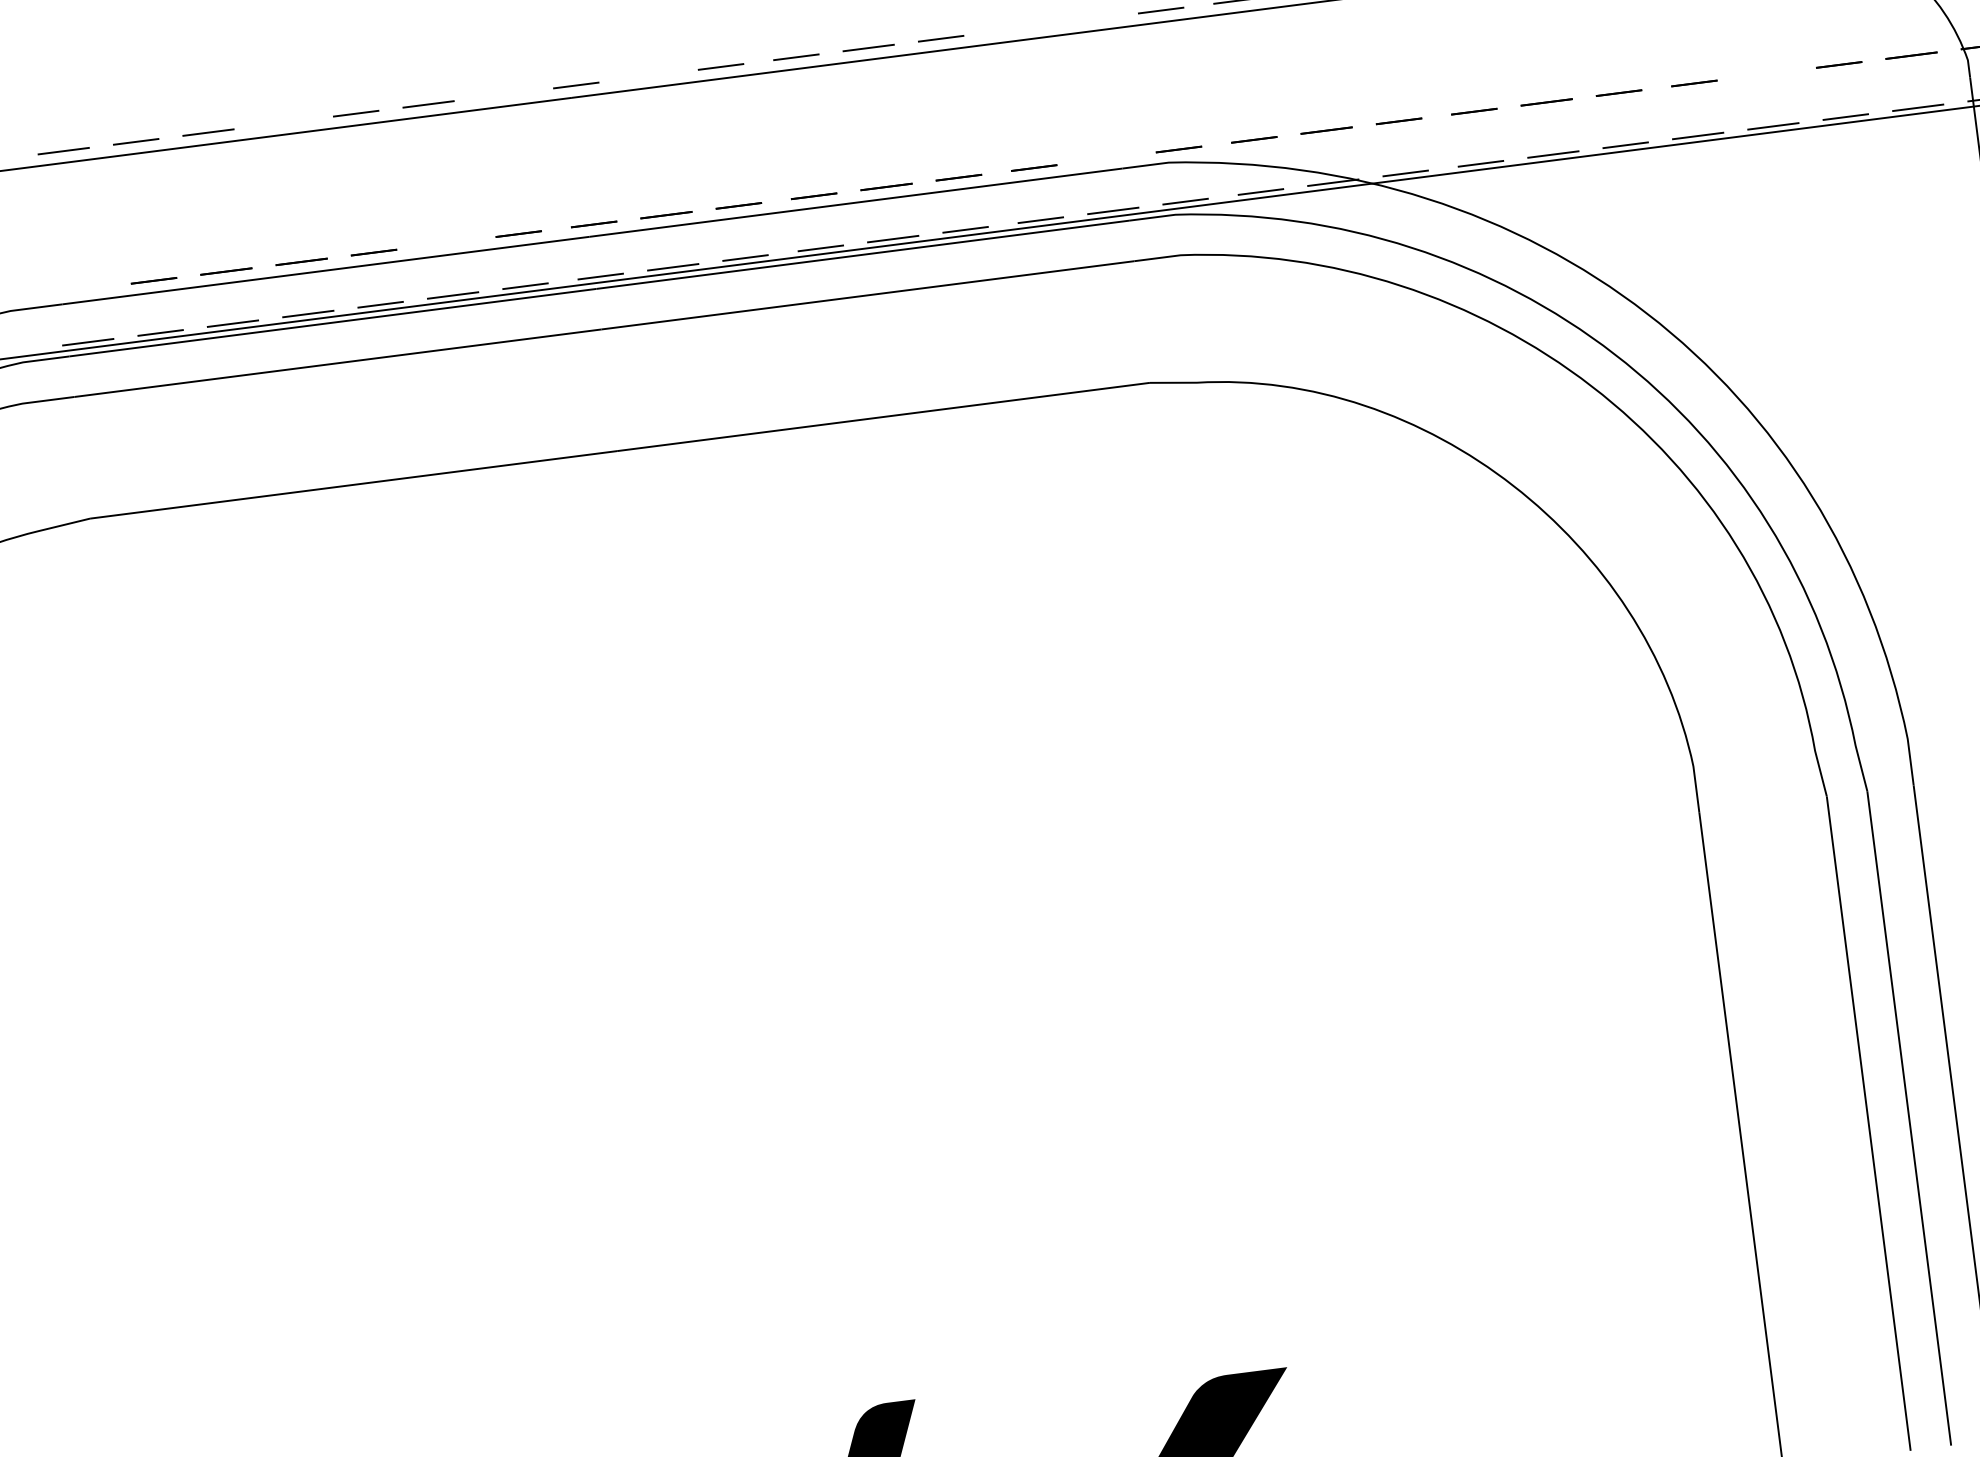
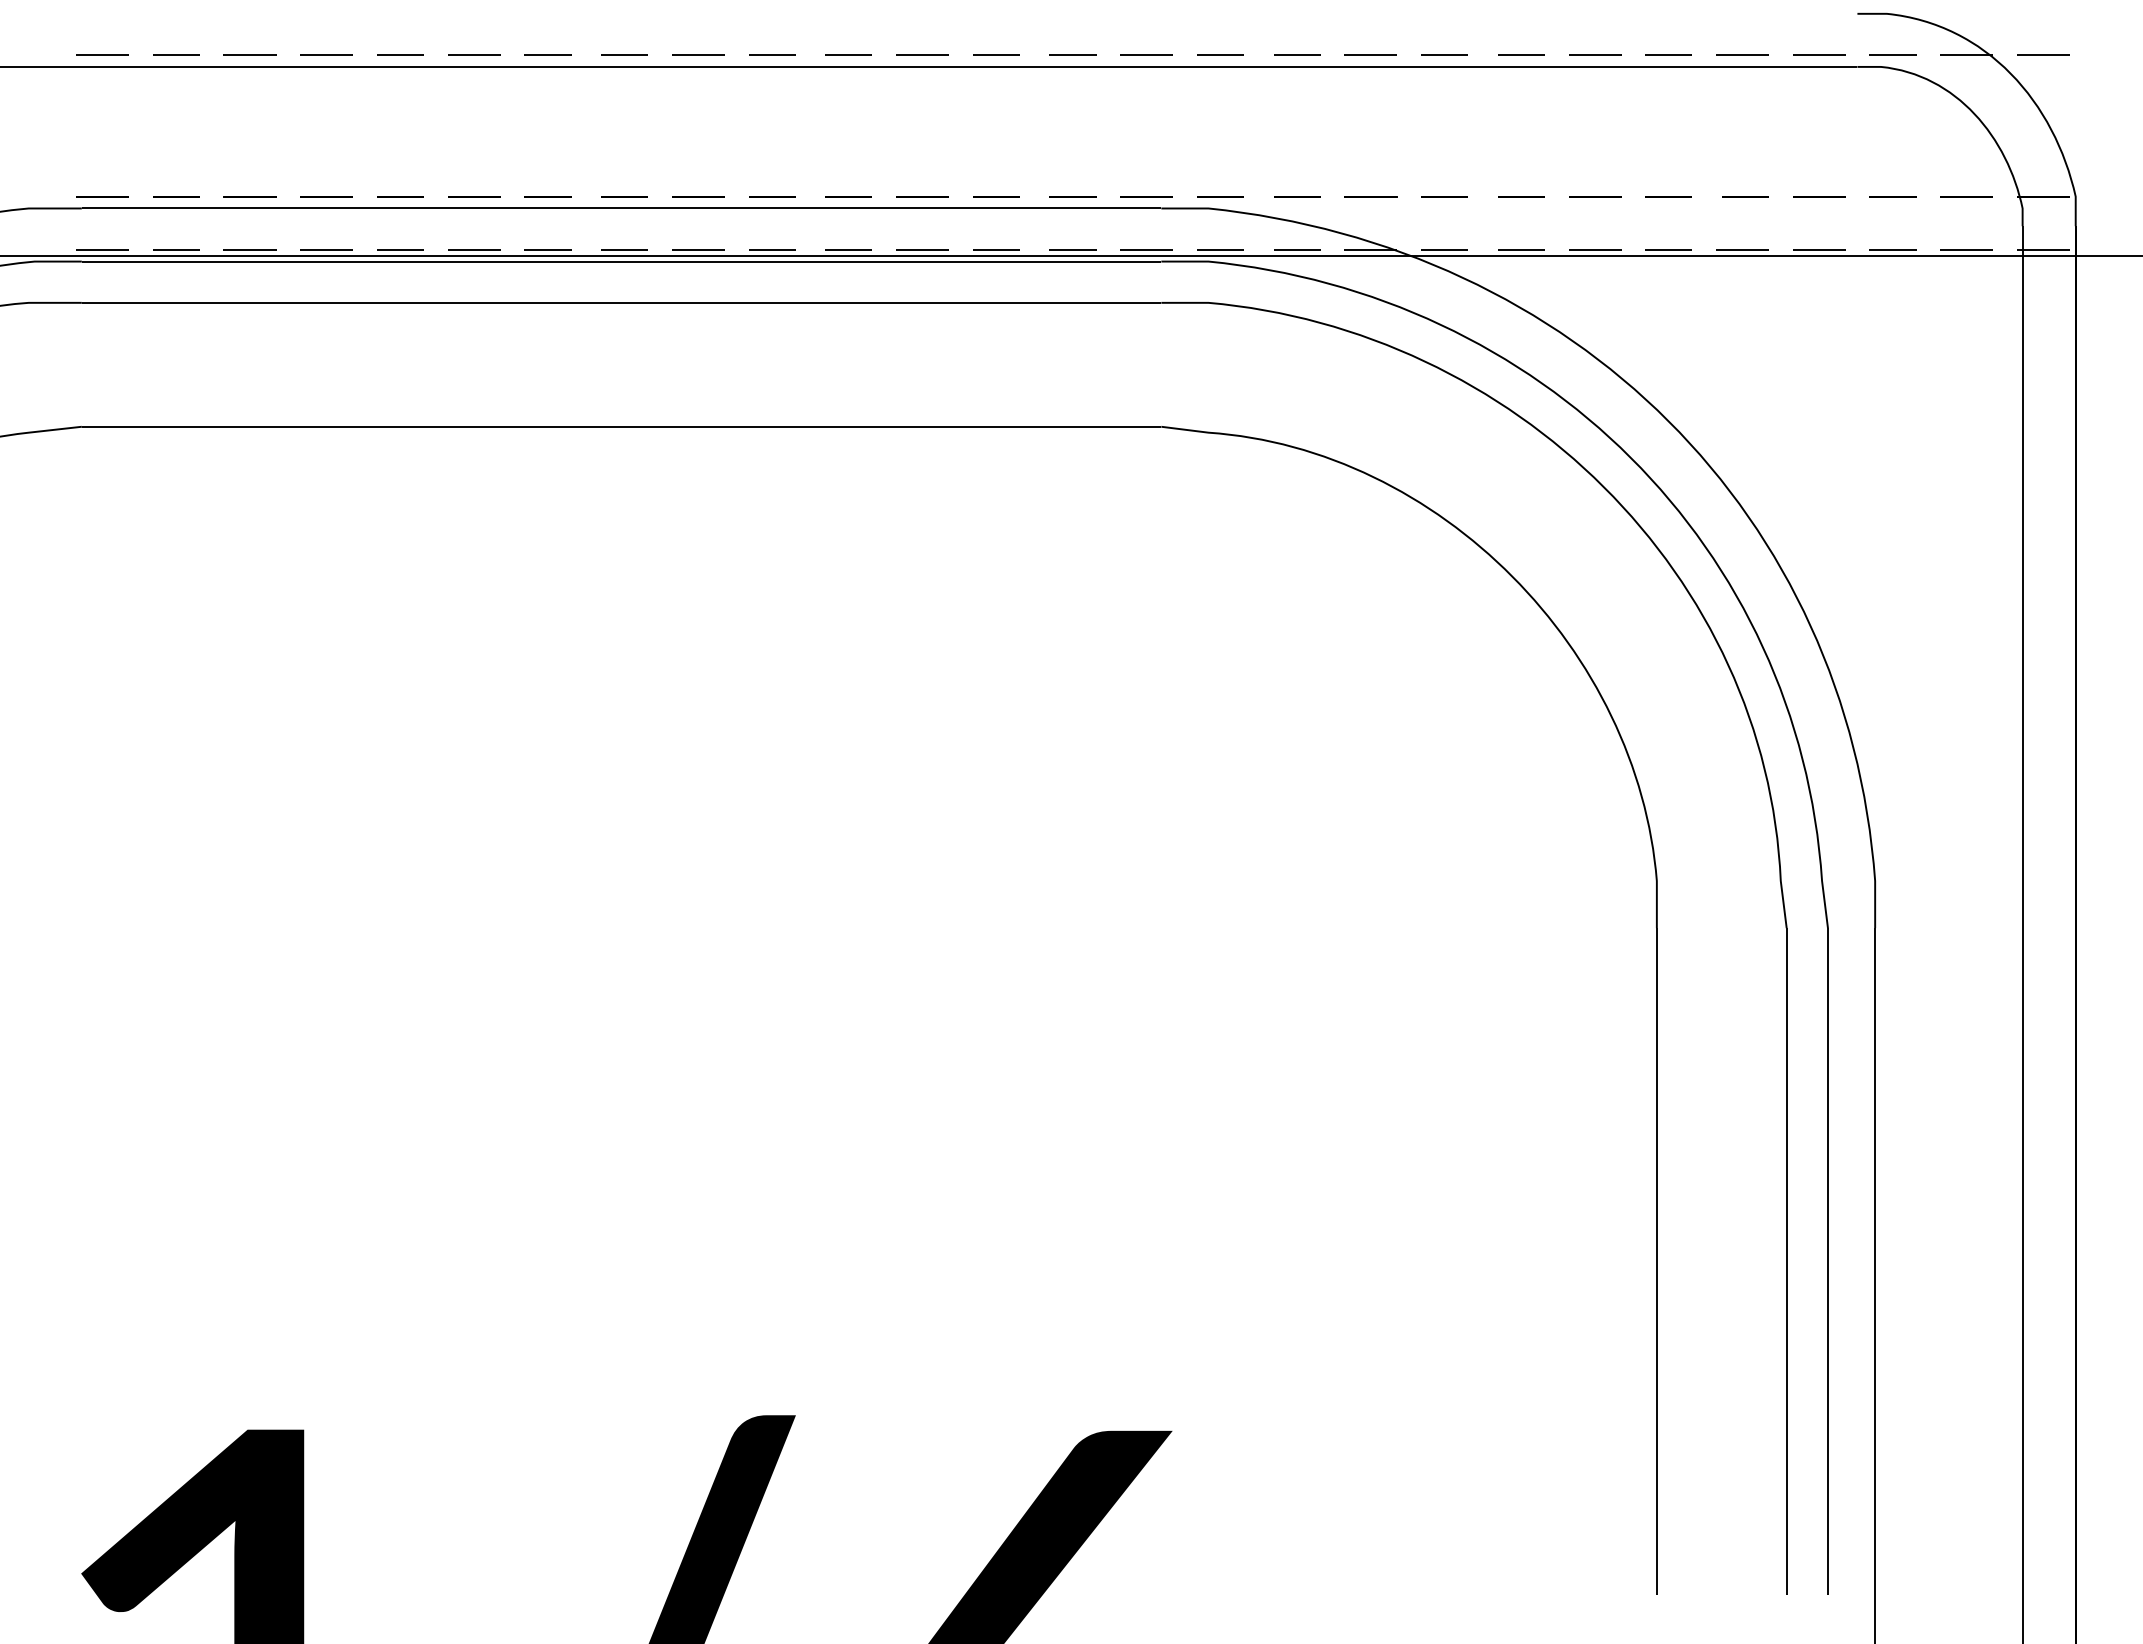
line: (1088, 19) -> (1146, 54), added
line: (1015, 28) -> (1072, 54), added
line: (1767, 74) -> (1819, 196), added
line: (648, 75) -> (698, 54), added
line: (500, 94) -> (547, 54), added
line: (283, 122) -> (326, 54), added
line: (1106, 158) -> (1146, 196), added
line: (446, 243) -> (474, 196), added
line: (81, 289) -> (102, 196), added

